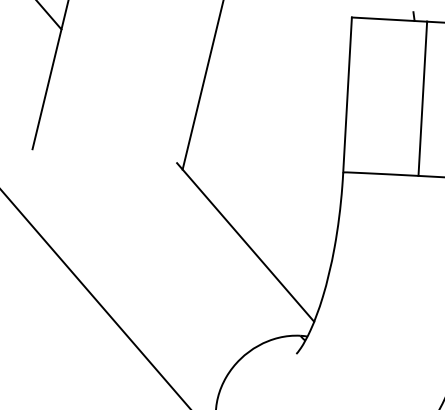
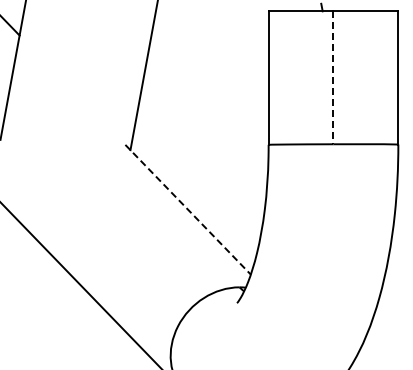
line: (422, 99) -> (333, 78), solid -> dashed
line: (246, 243) -> (188, 210), solid -> dashed

